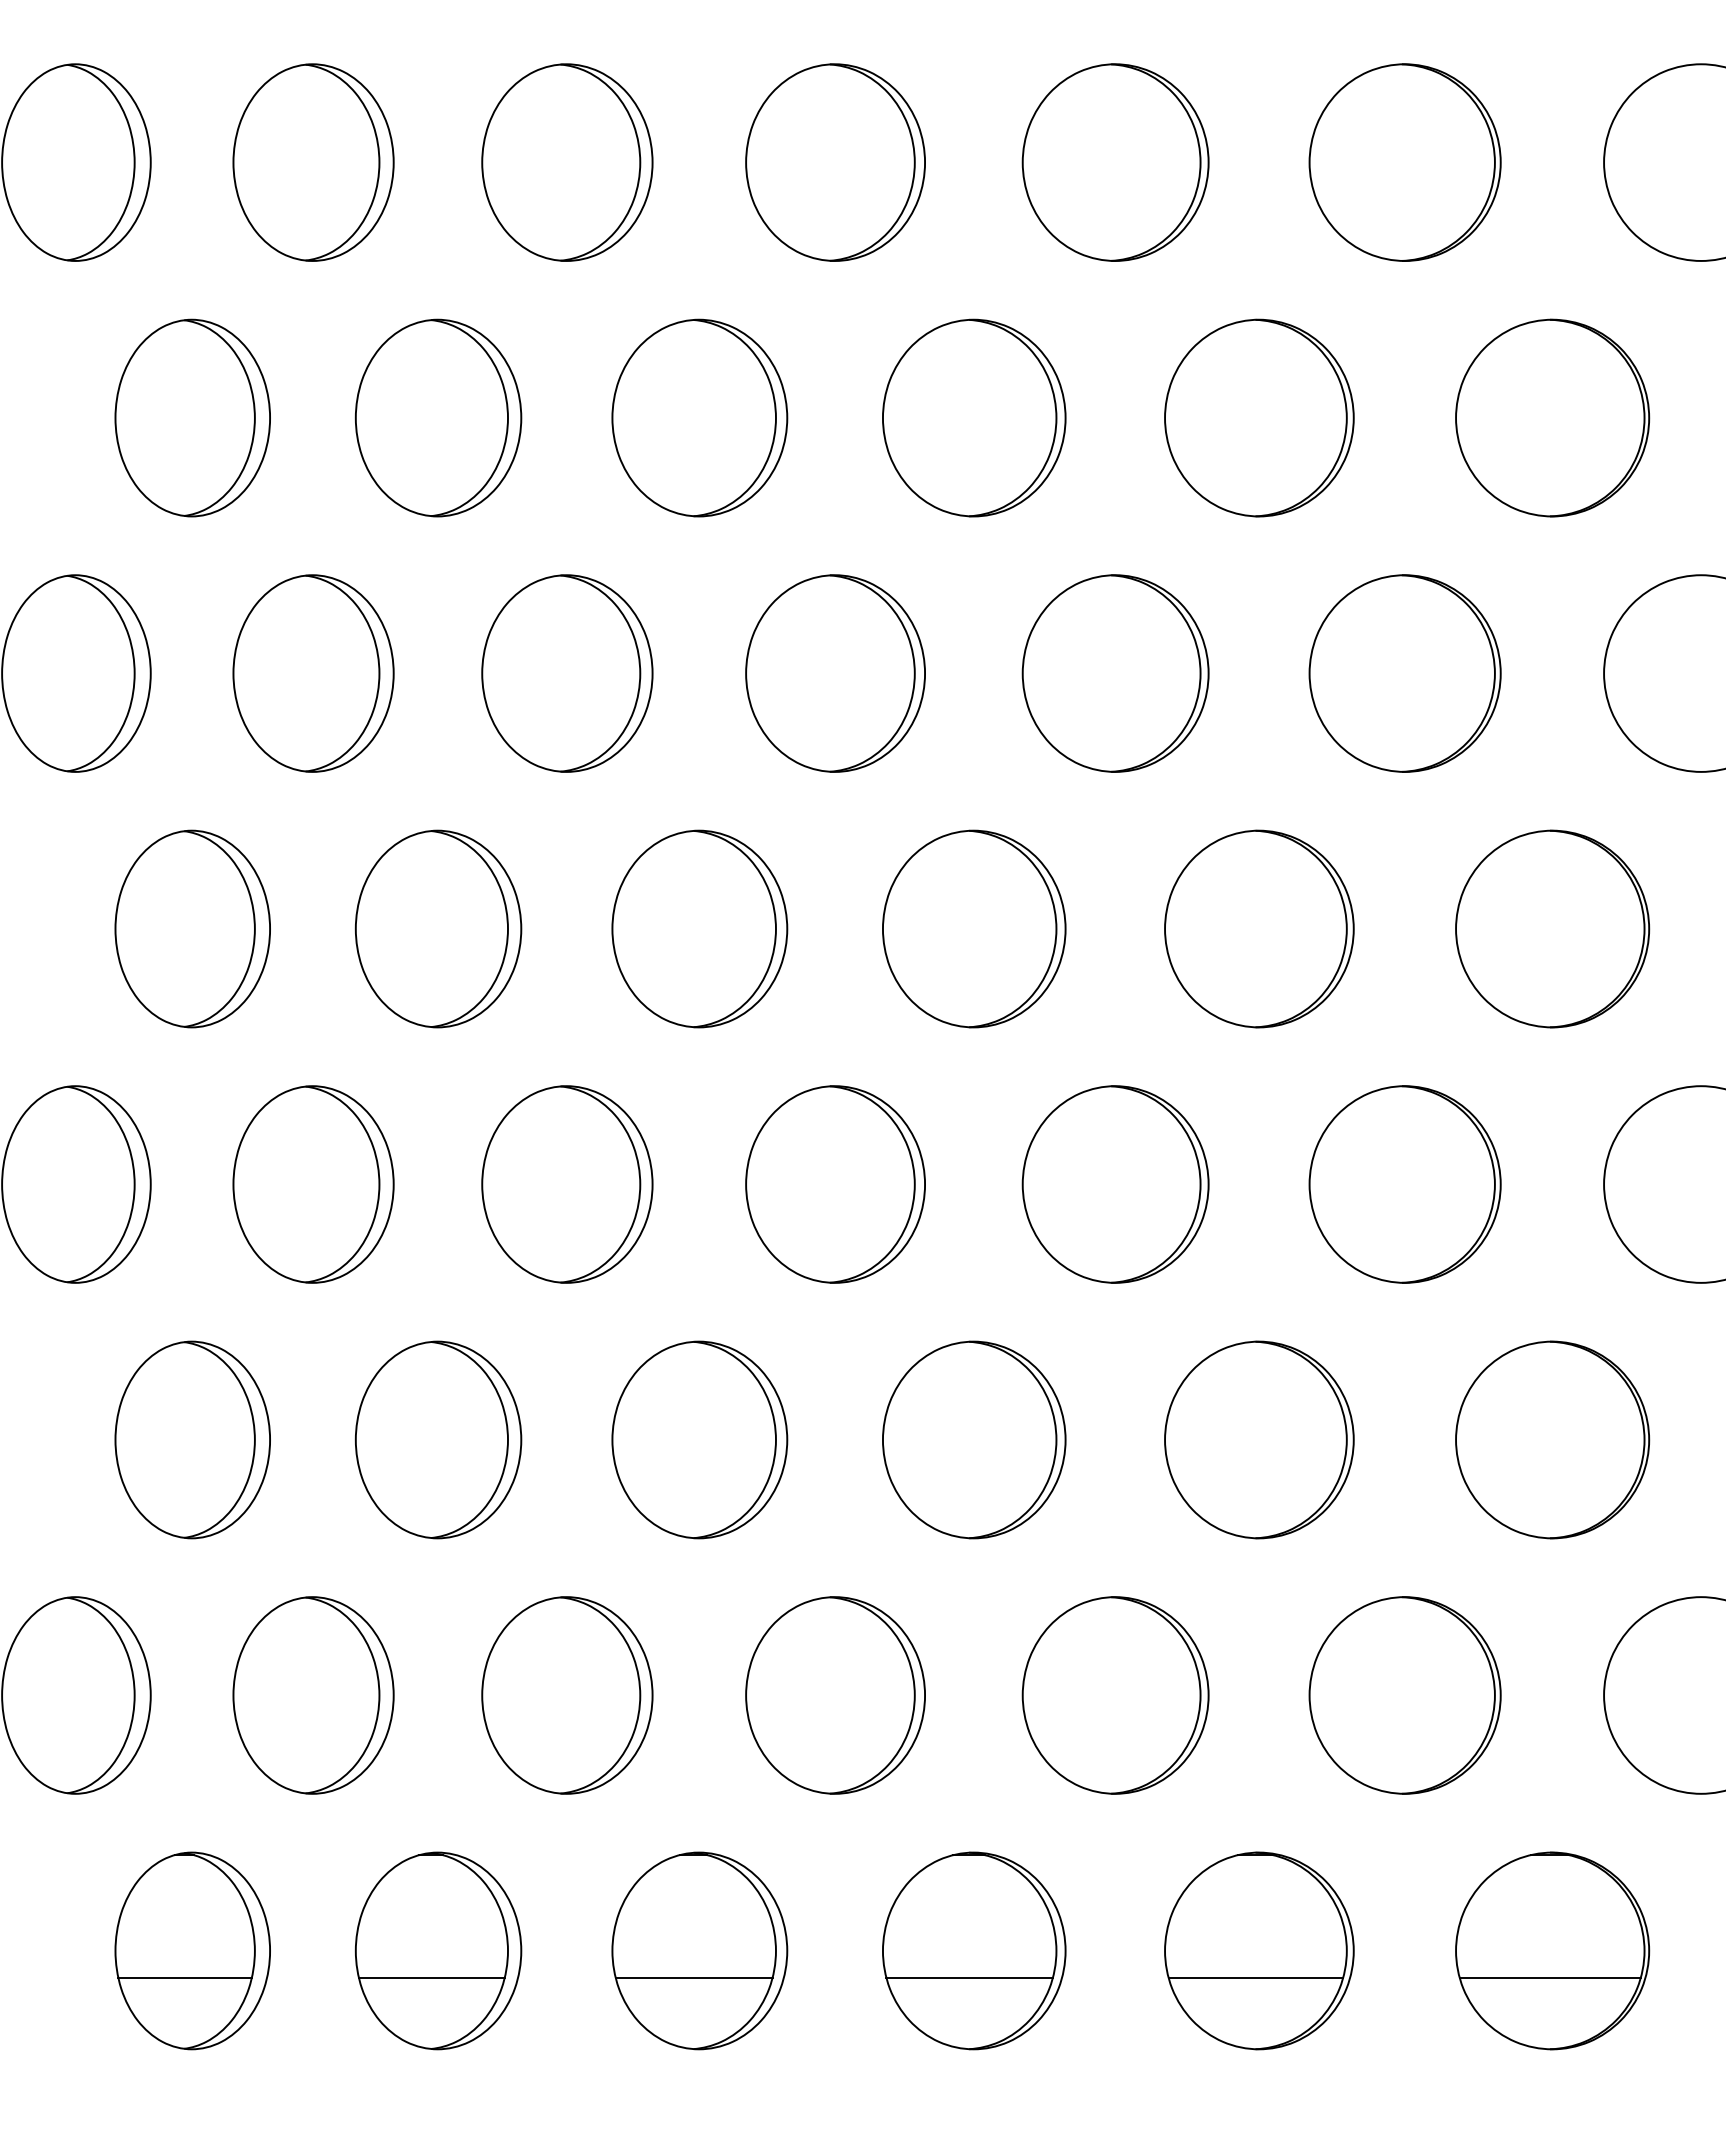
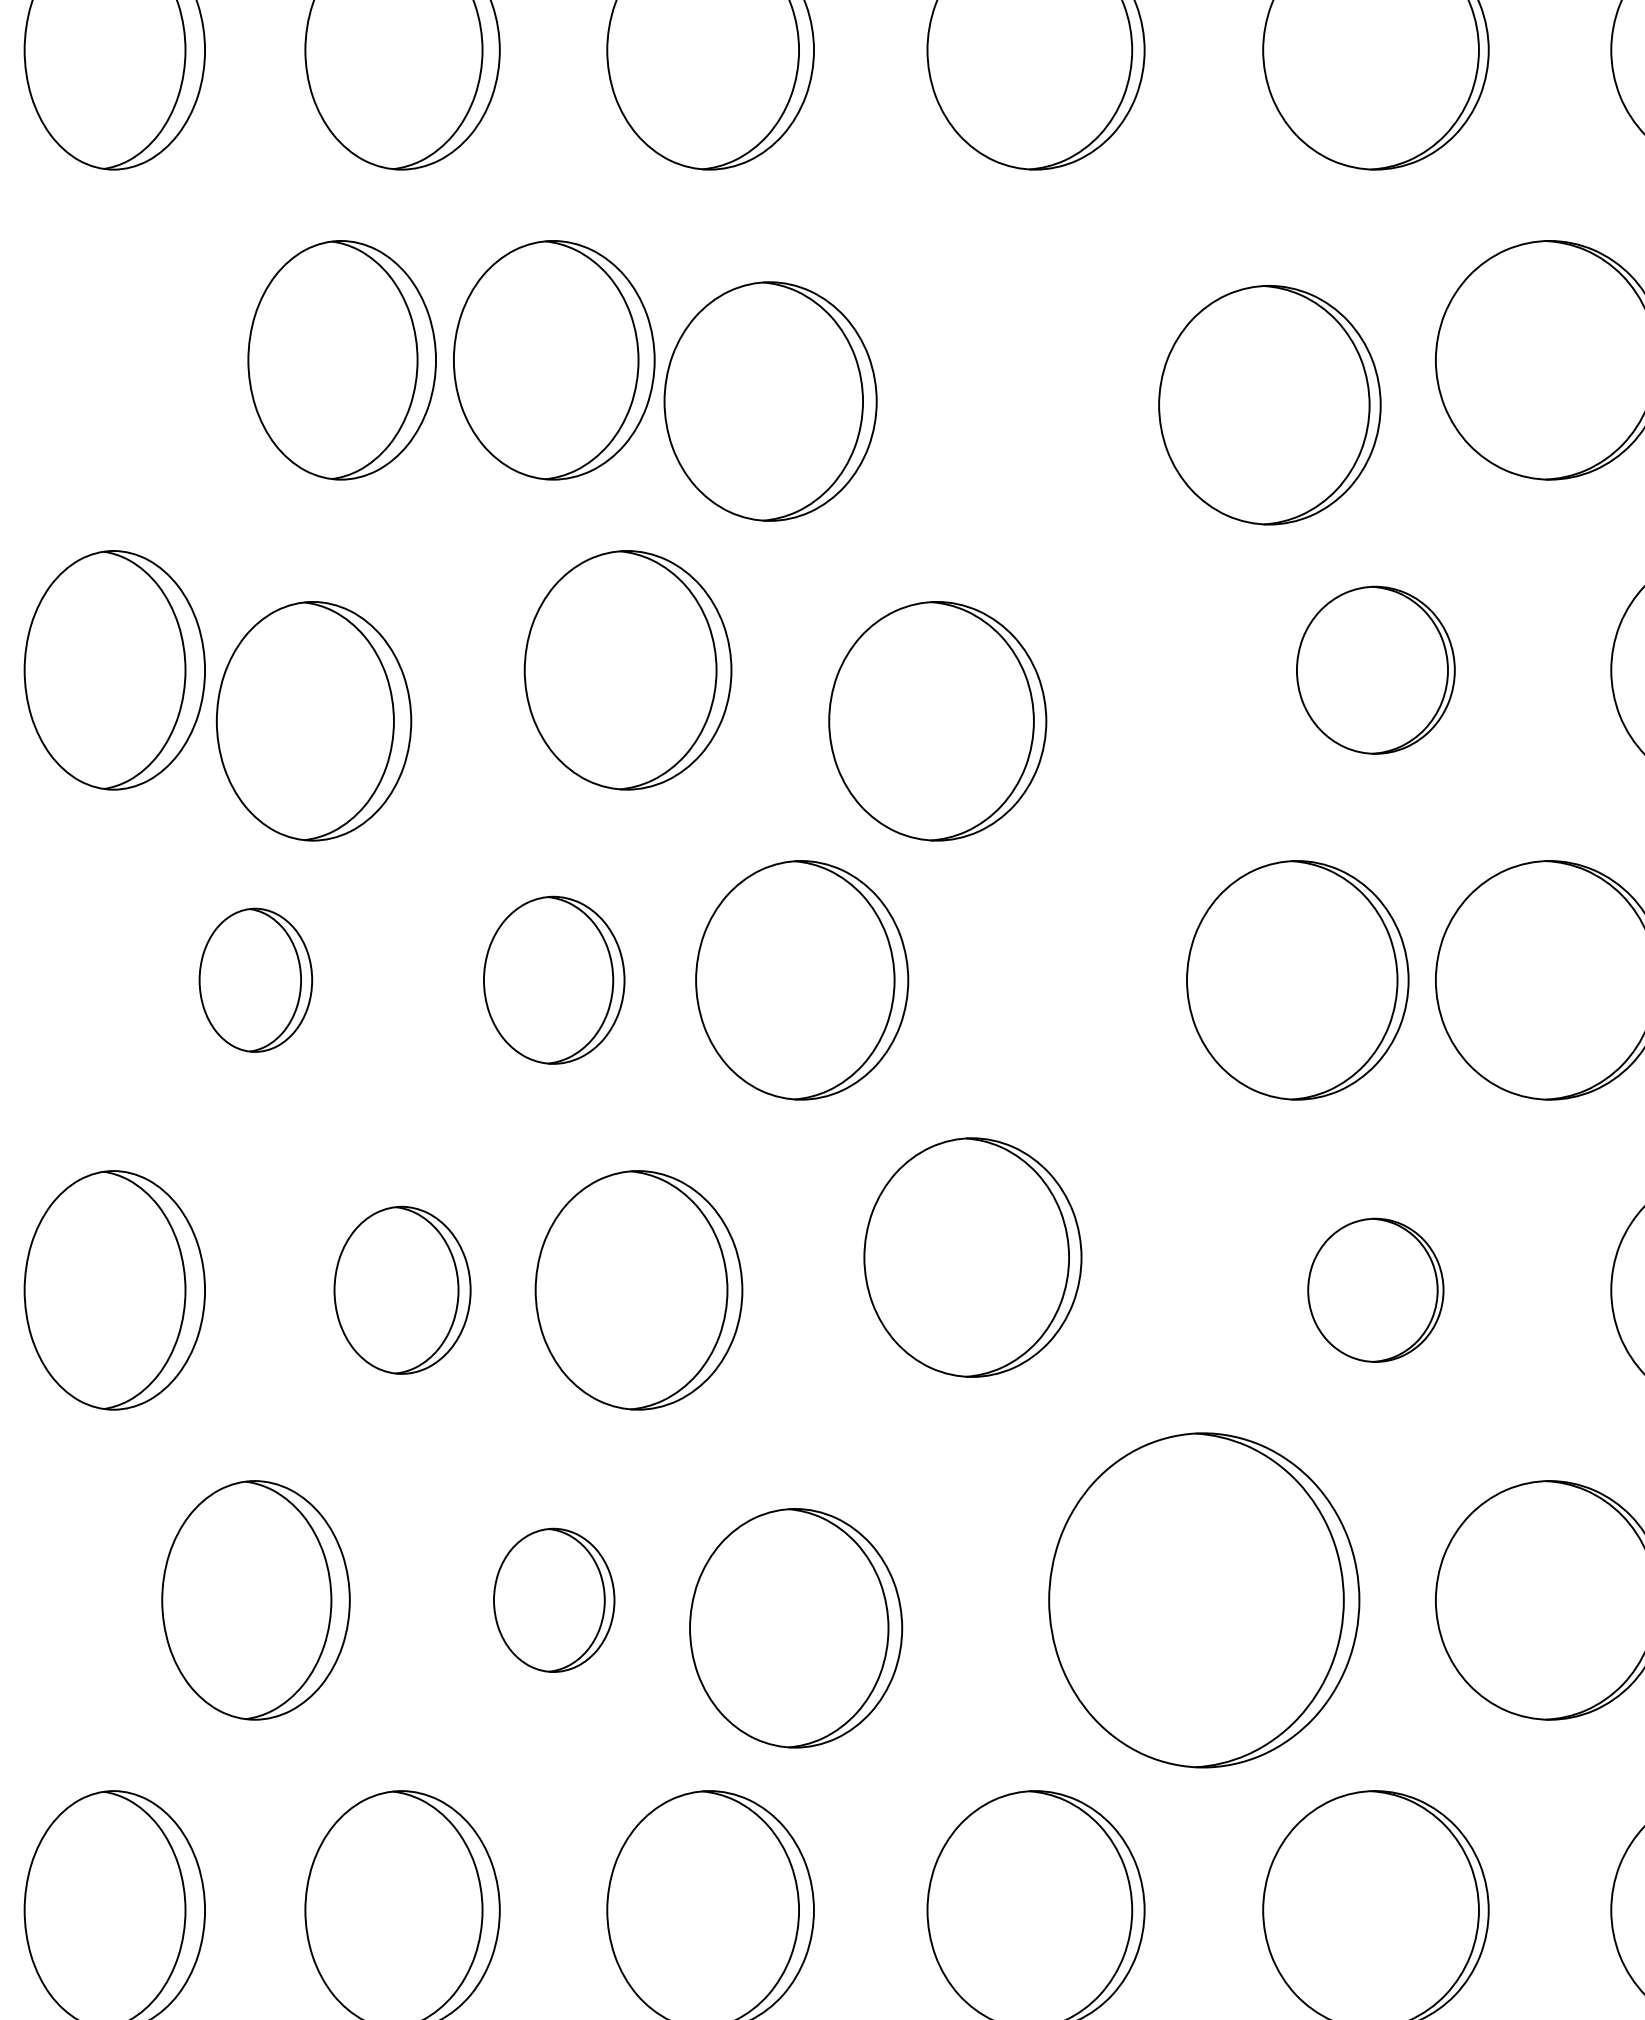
part: (192, 417) -> (341, 359), moved
part: (699, 417) -> (770, 400), moved
part: (974, 417) -> (1270, 404), moved
part: (313, 673) -> (313, 721), moved
part: (567, 673) -> (628, 670), moved
part: (835, 673) -> (937, 721), moved
part: (1115, 673) -> (1375, 670), size x0.7
part: (192, 928) -> (255, 979), size x0.6
part: (438, 928) -> (554, 979), size x0.7
part: (699, 928) -> (801, 979), moved
part: (974, 928) -> (1298, 979), moved
part: (313, 1184) -> (402, 1290), size x0.7
part: (567, 1184) -> (639, 1290), moved
part: (835, 1184) -> (972, 1257), moved
part: (1115, 1184) -> (1375, 1290), size x0.6
part: (438, 1439) -> (554, 1599), size x0.6
part: (699, 1439) -> (795, 1627), moved
part: (974, 1439) -> (1204, 1599), size x1.4

